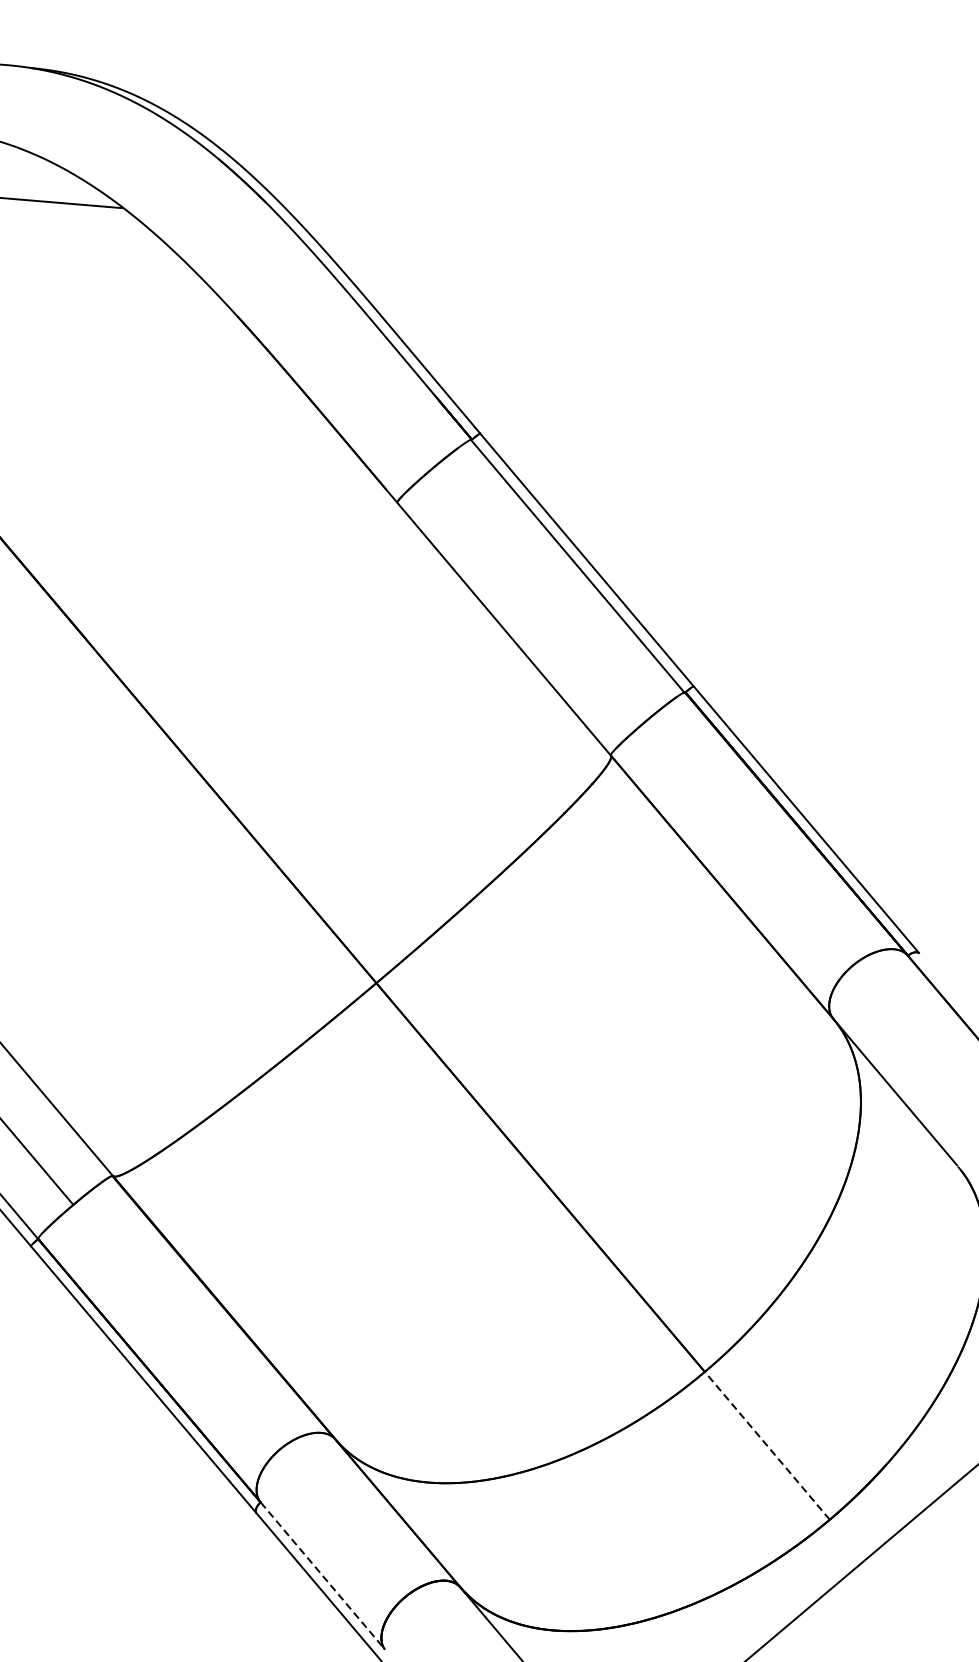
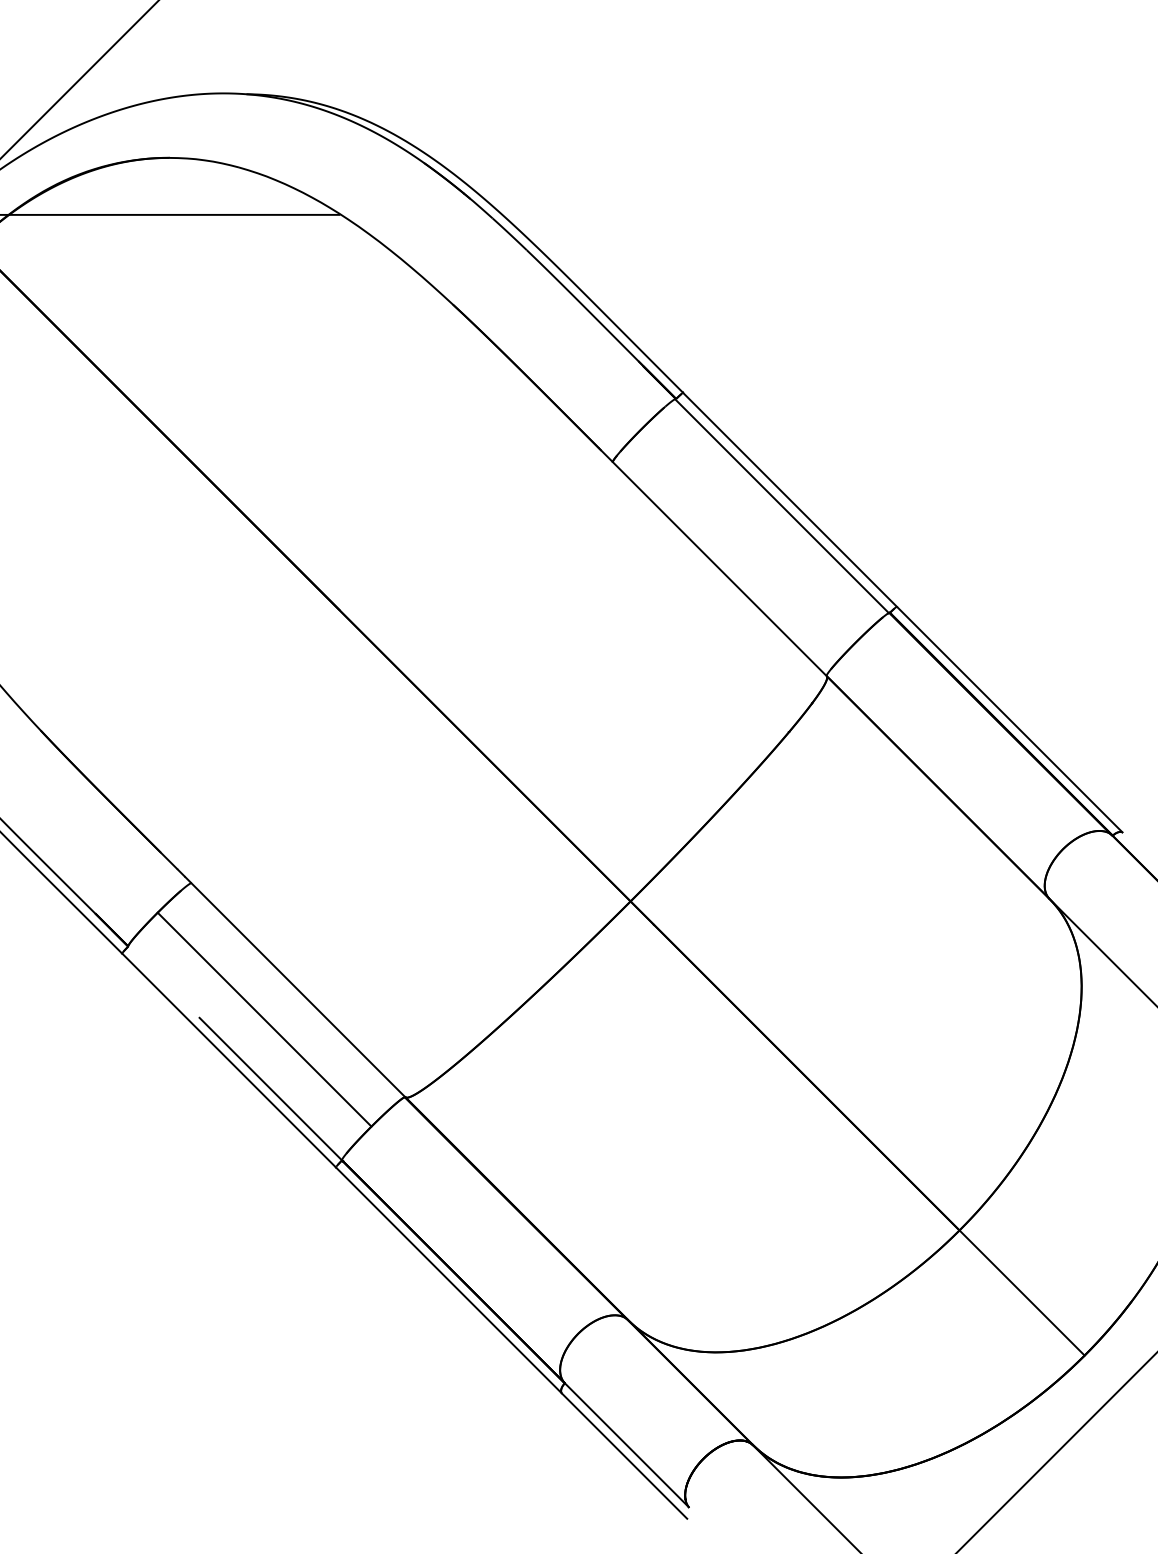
line: (766, 1445) -> (1021, 1292), dashed -> solid
line: (323, 1575) -> (627, 1445), dashed -> solid

